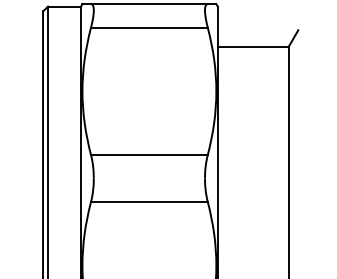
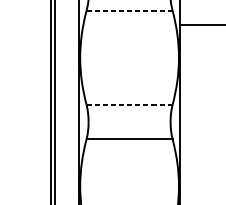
line: (149, 27) -> (129, 10), solid -> dashed
line: (149, 154) -> (129, 104), solid -> dashed

